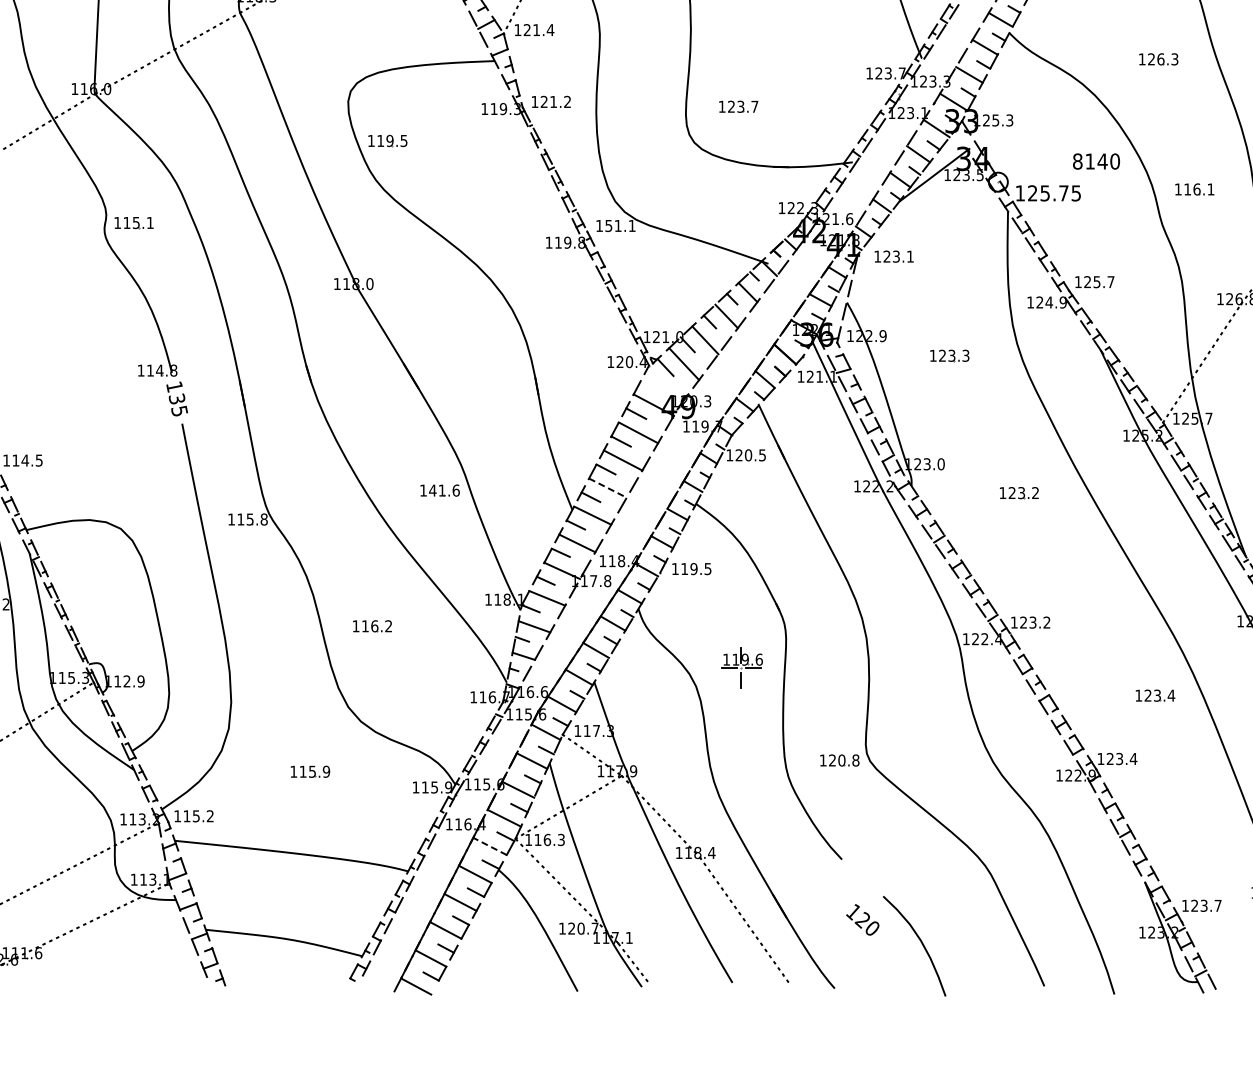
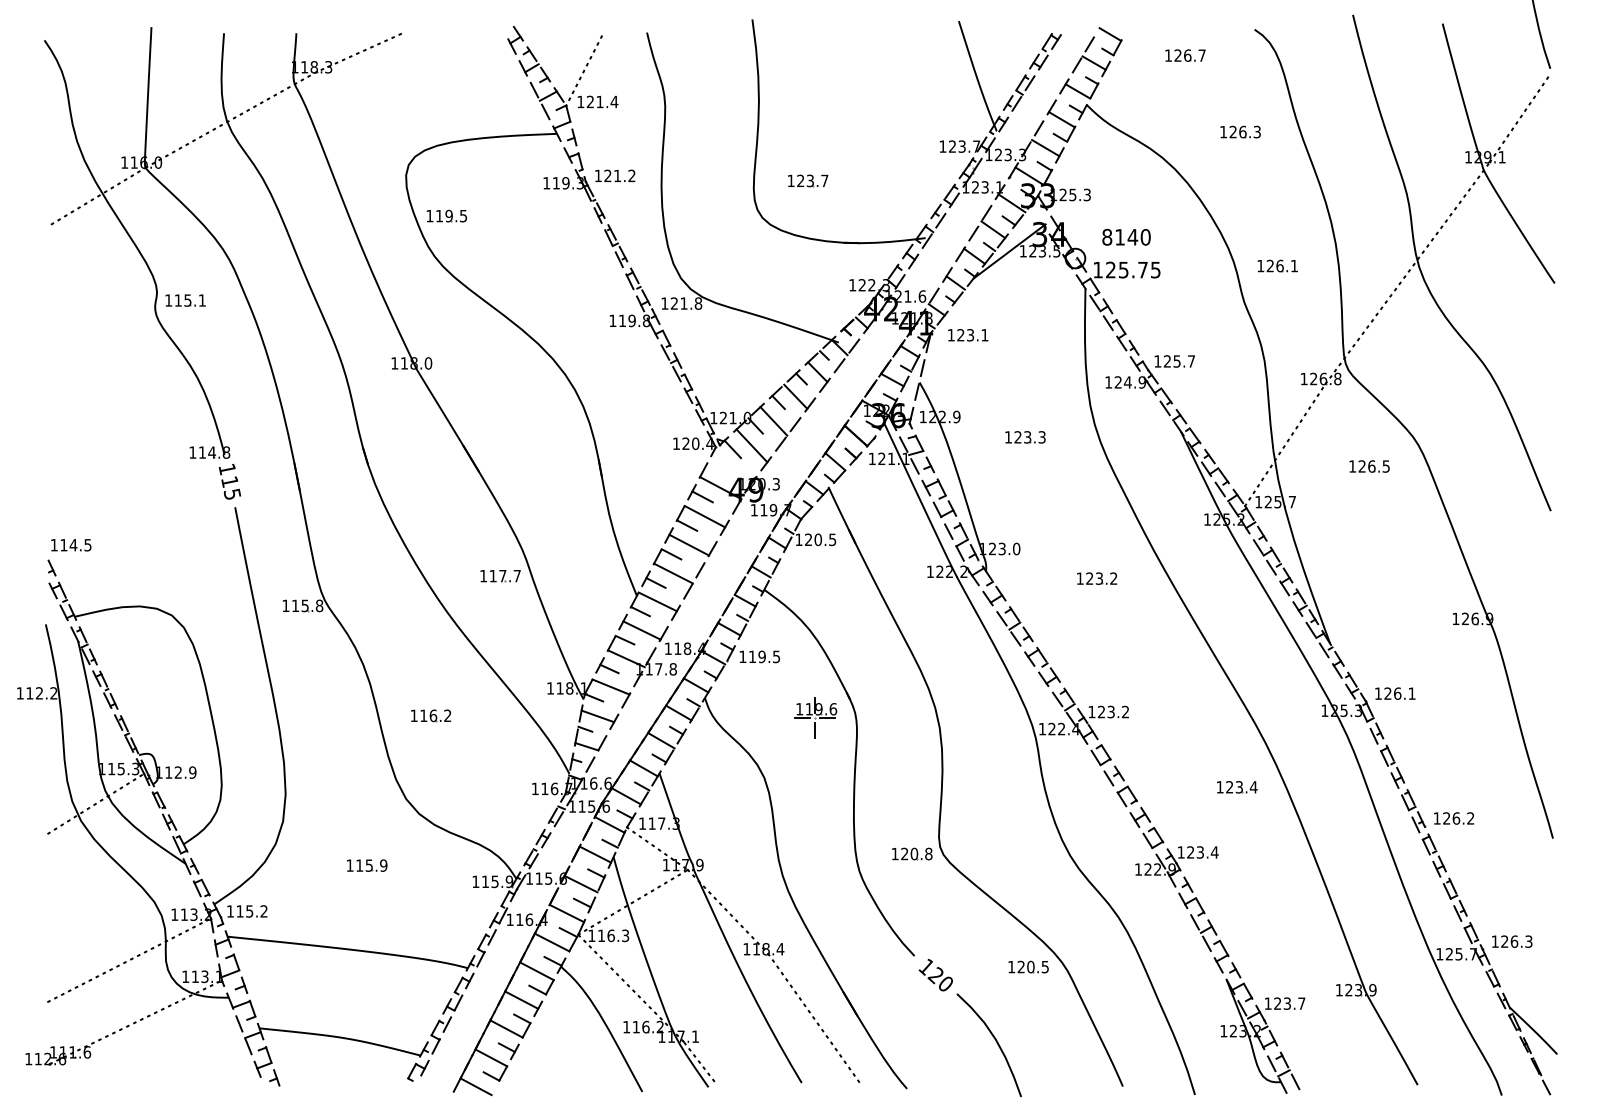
text: (1096, 160) -> (1126, 236), moved
text: (1186, 188) -> (1269, 265), 116.1 -> 126.1
text: (620, 225) -> (686, 303), 151.1 -> 121.8
text: (176, 398) -> (229, 481), 135 -> 115
line: (607, 488) -> (673, 573), dashed -> solid
text: (444, 490) -> (505, 575), 141.6 -> 117.7
part: (741, 667) -> (815, 717), moved
line: (489, 846) -> (551, 942), dashed -> solid
part: (952, 869) -> (1028, 966), added
text: (862, 919) -> (935, 974), moved
text: (582, 928) -> (647, 1026), 120.7 -> 116.2

